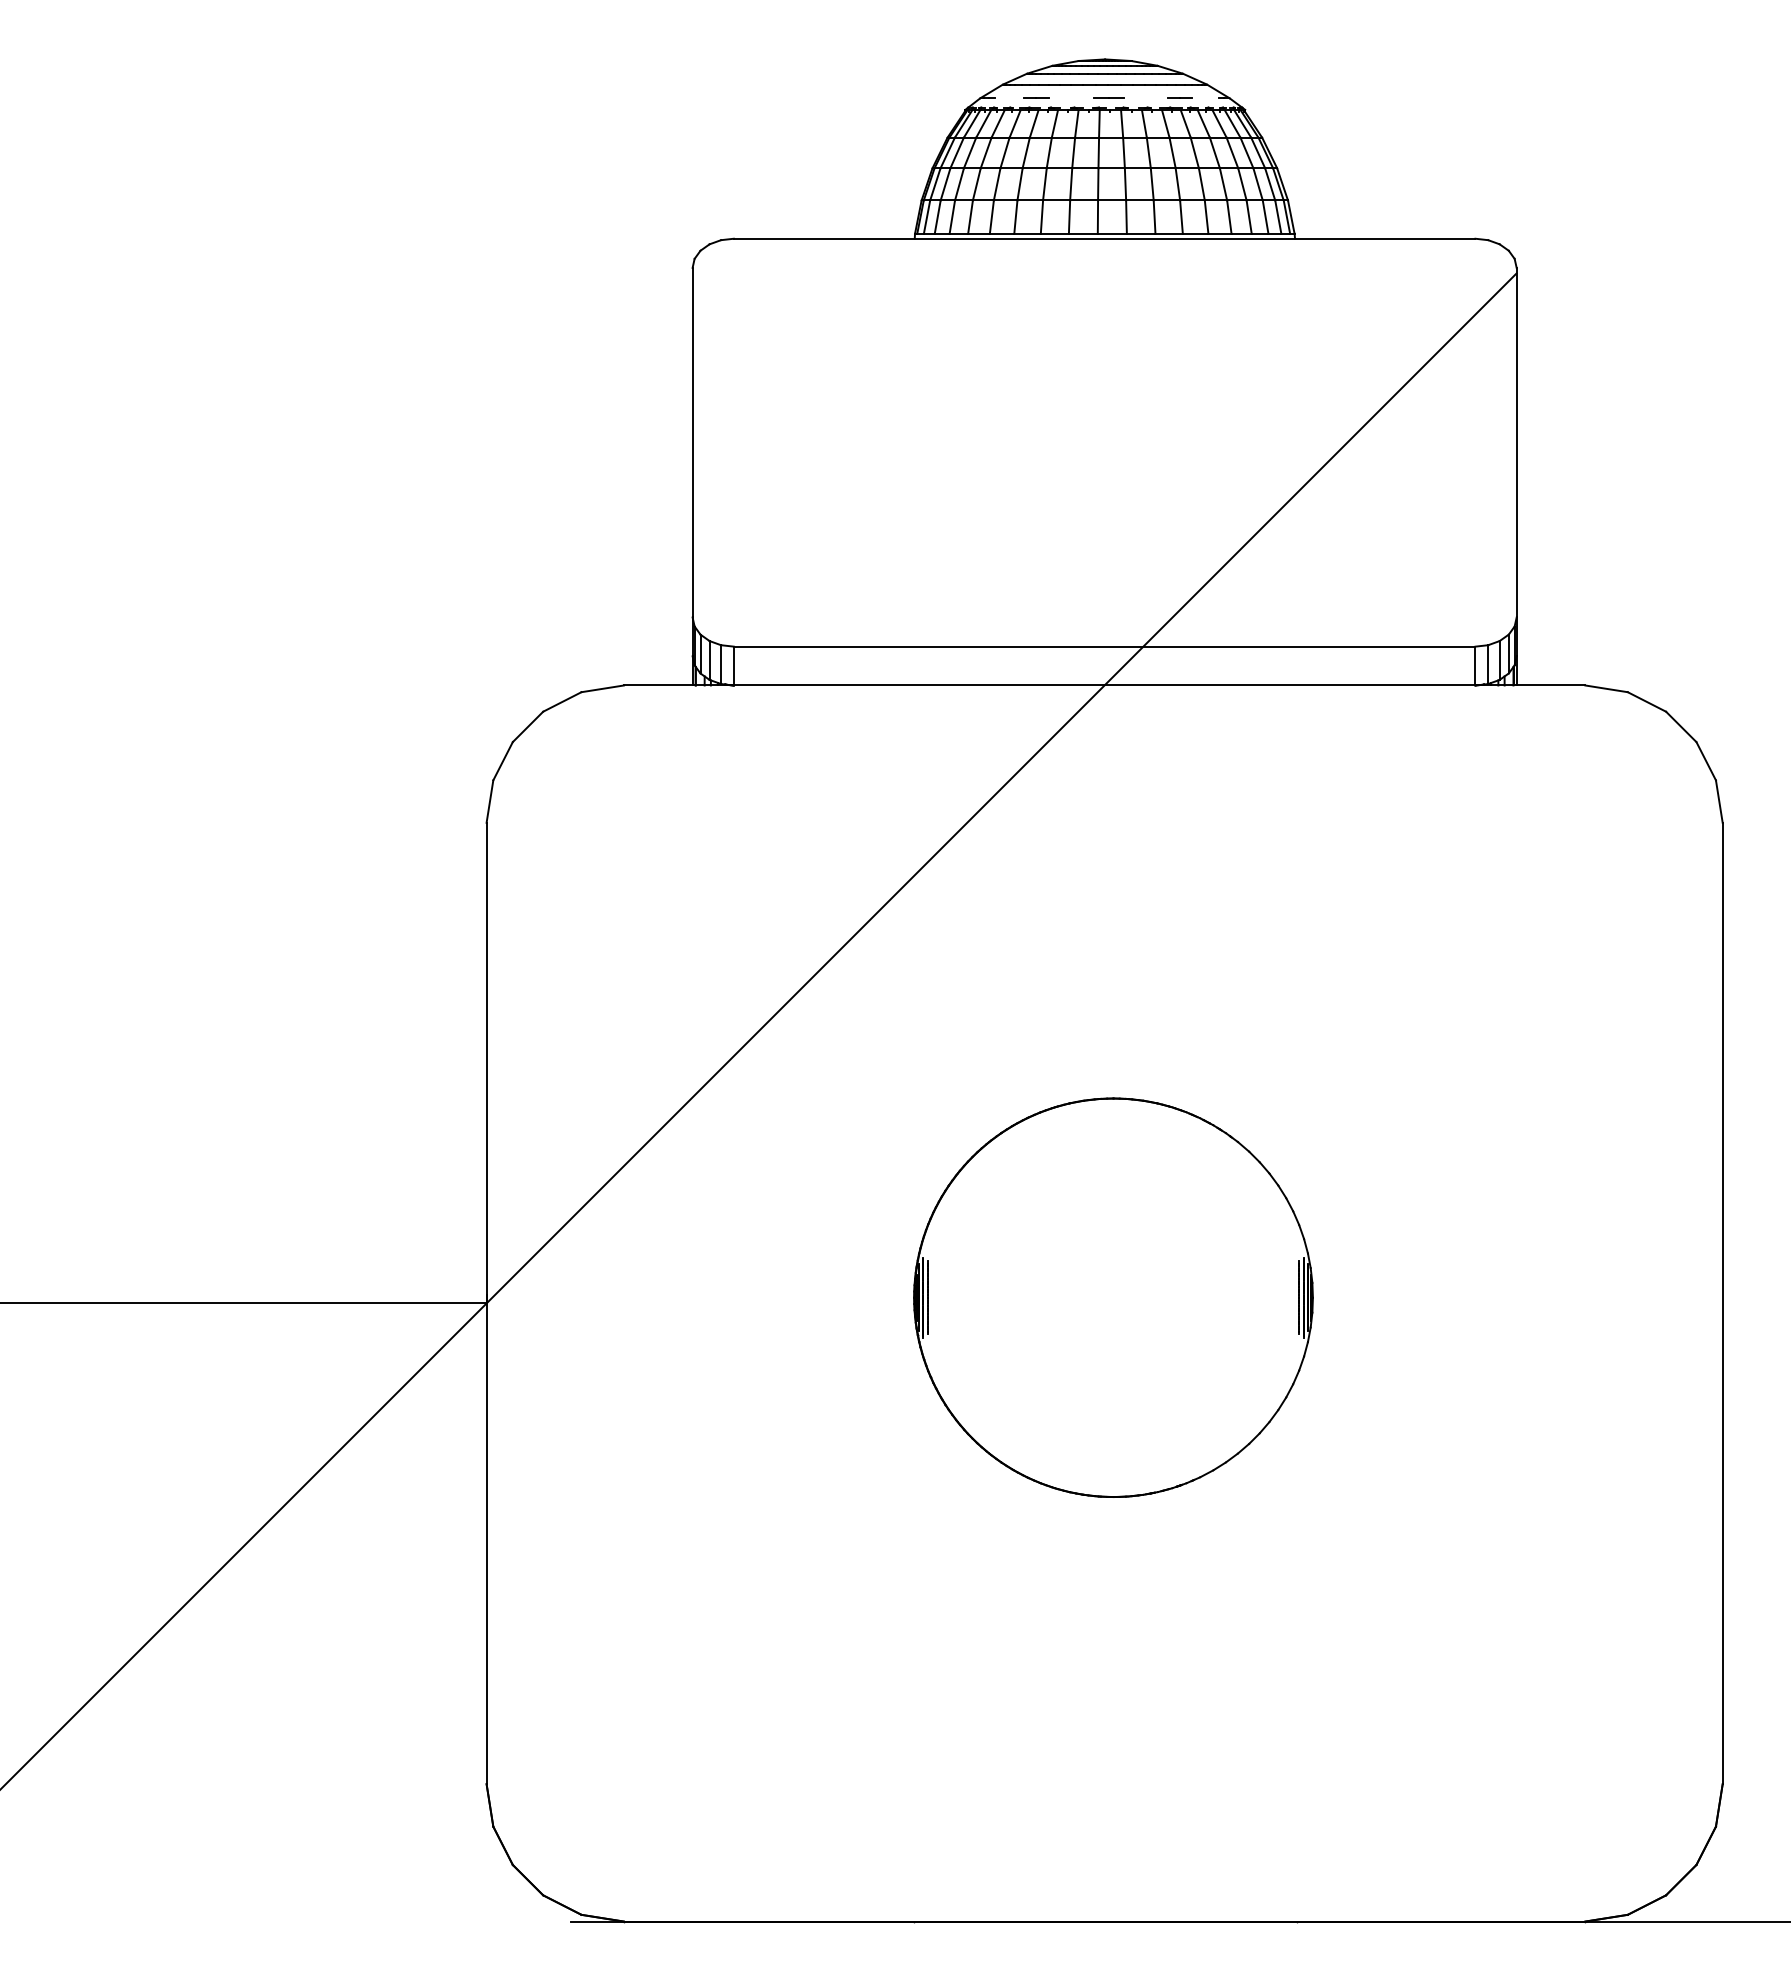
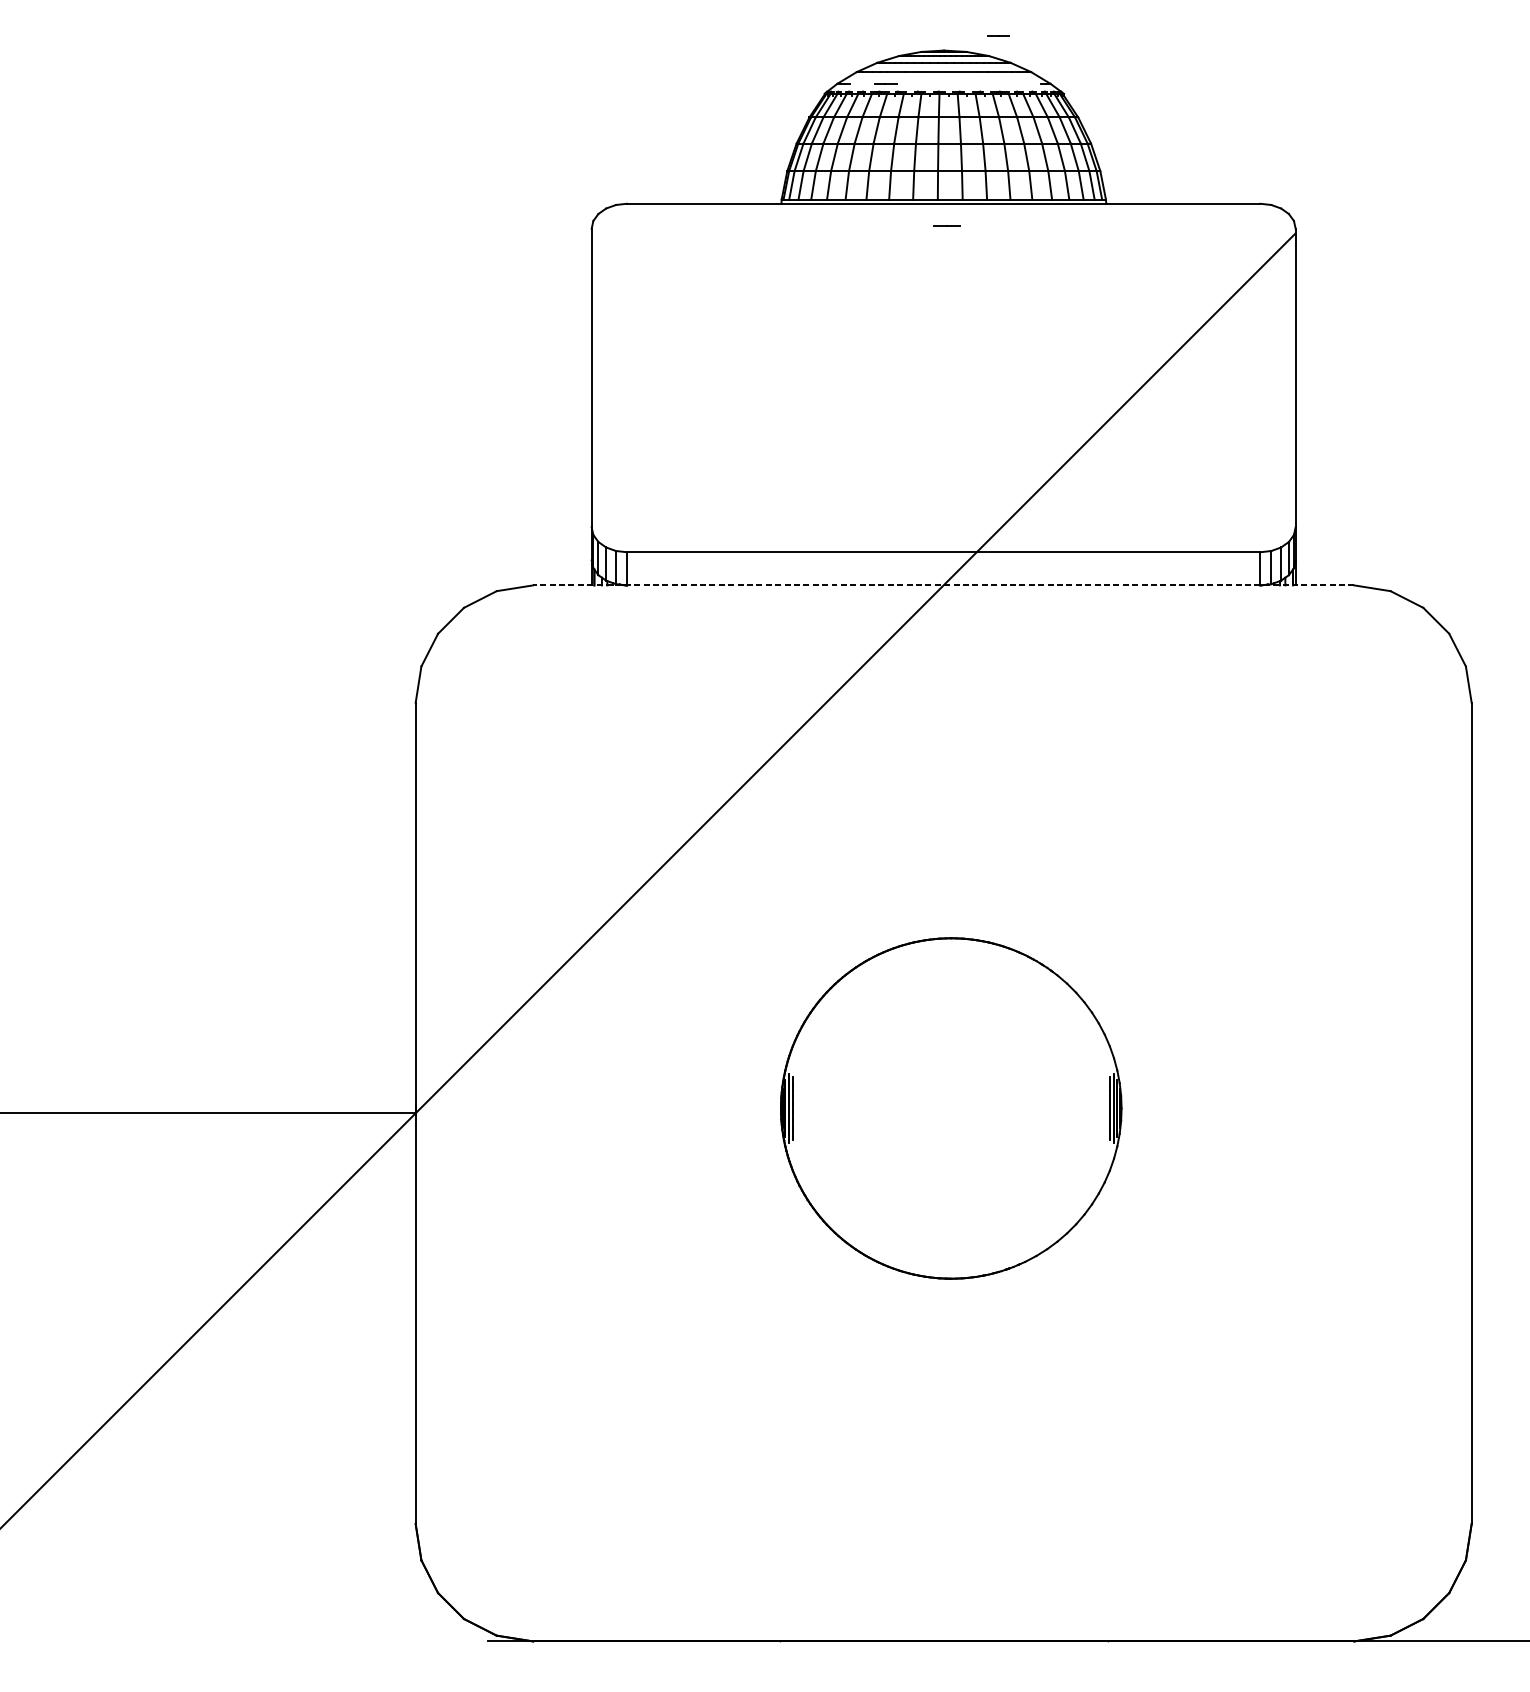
line: (1108, 97) -> (946, 224), moved
line: (1179, 97) -> (998, 35), moved
line: (1104, 685) -> (943, 585), solid -> dashed

